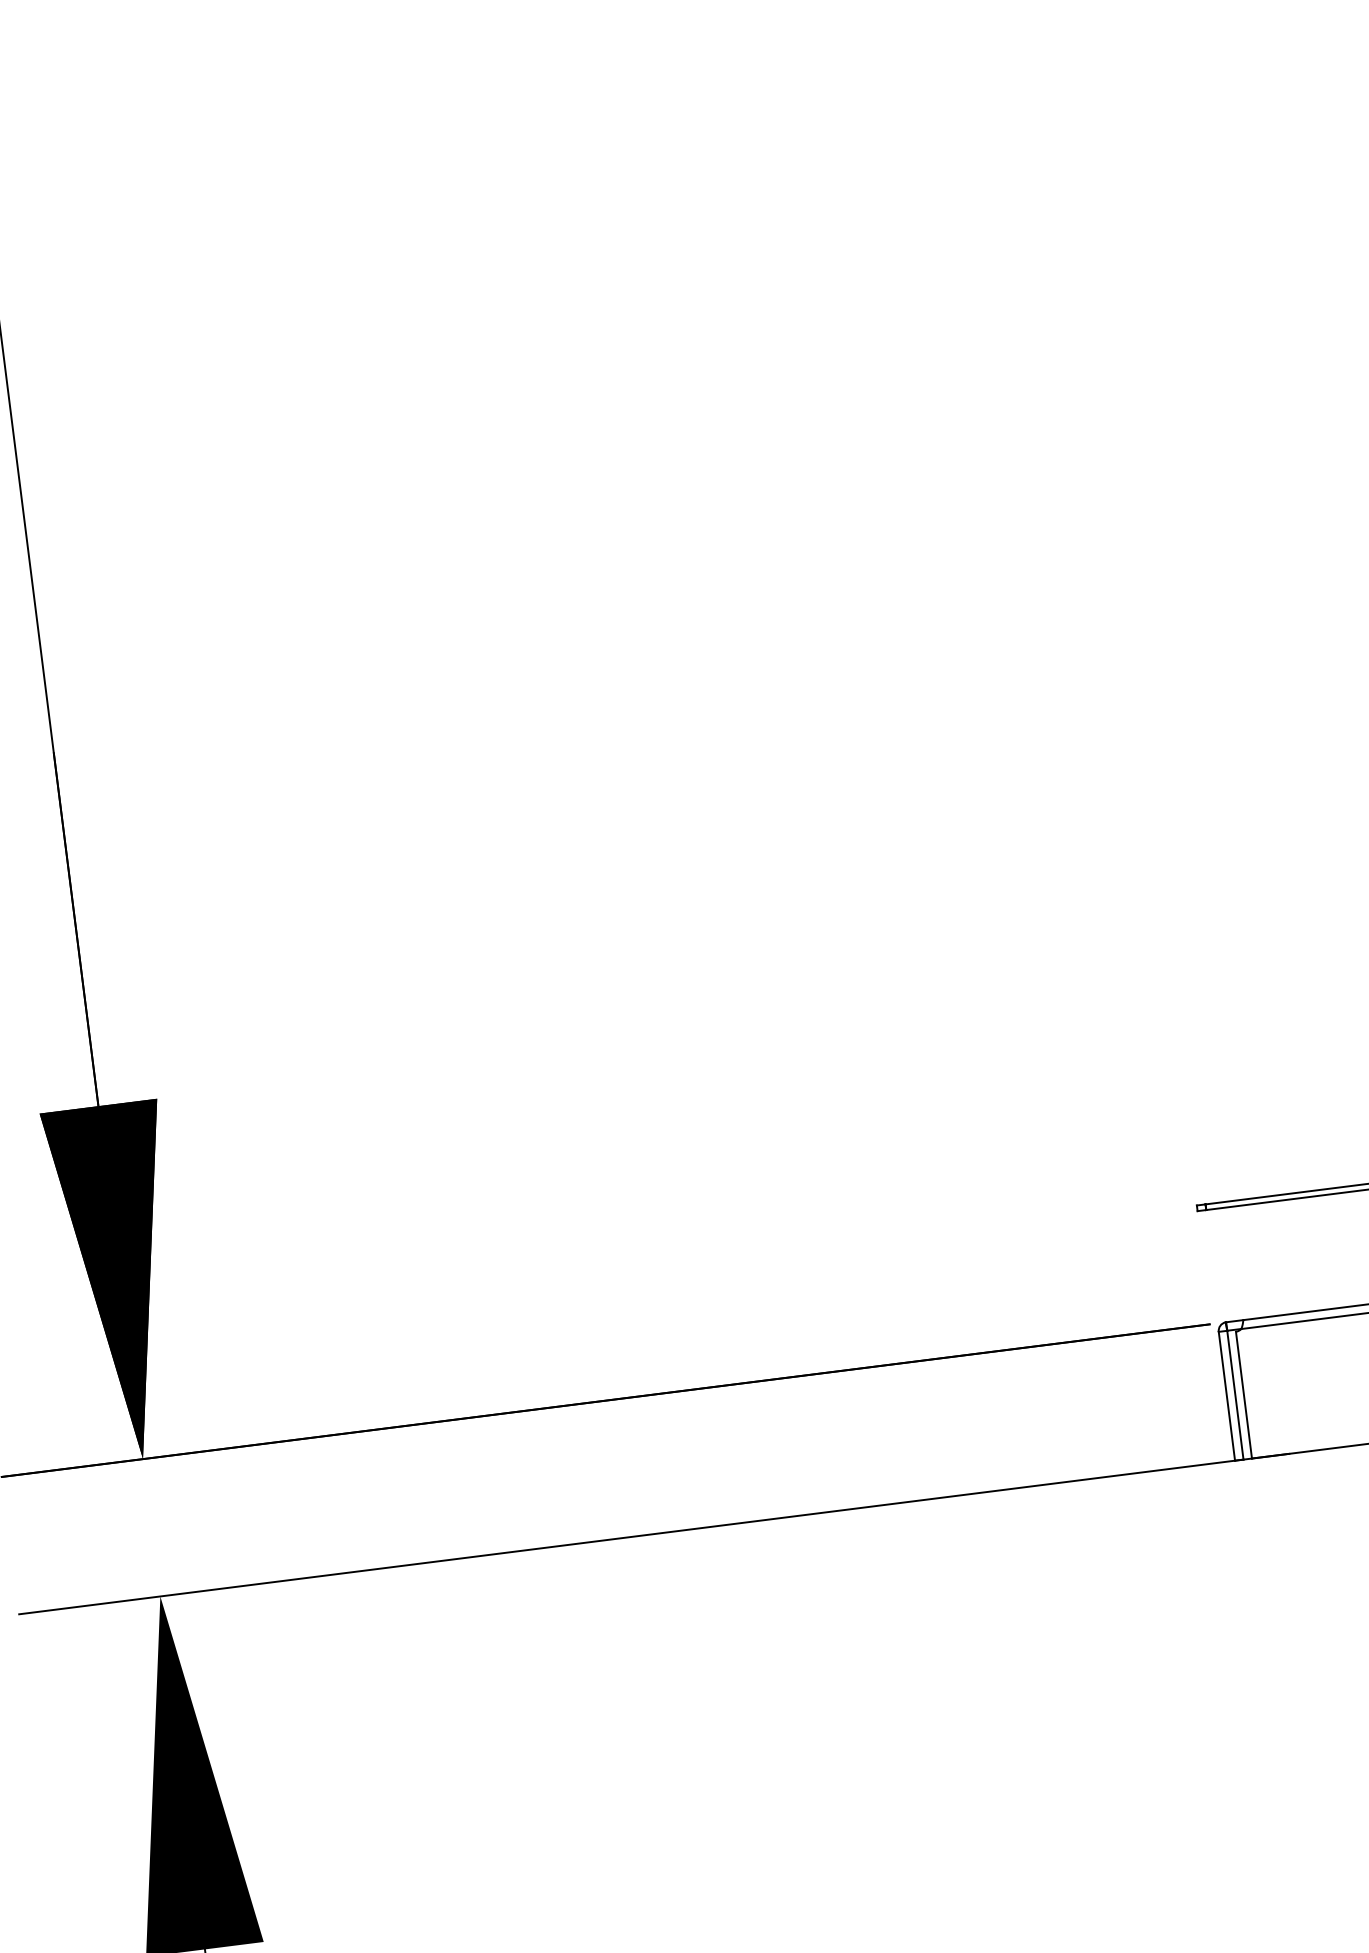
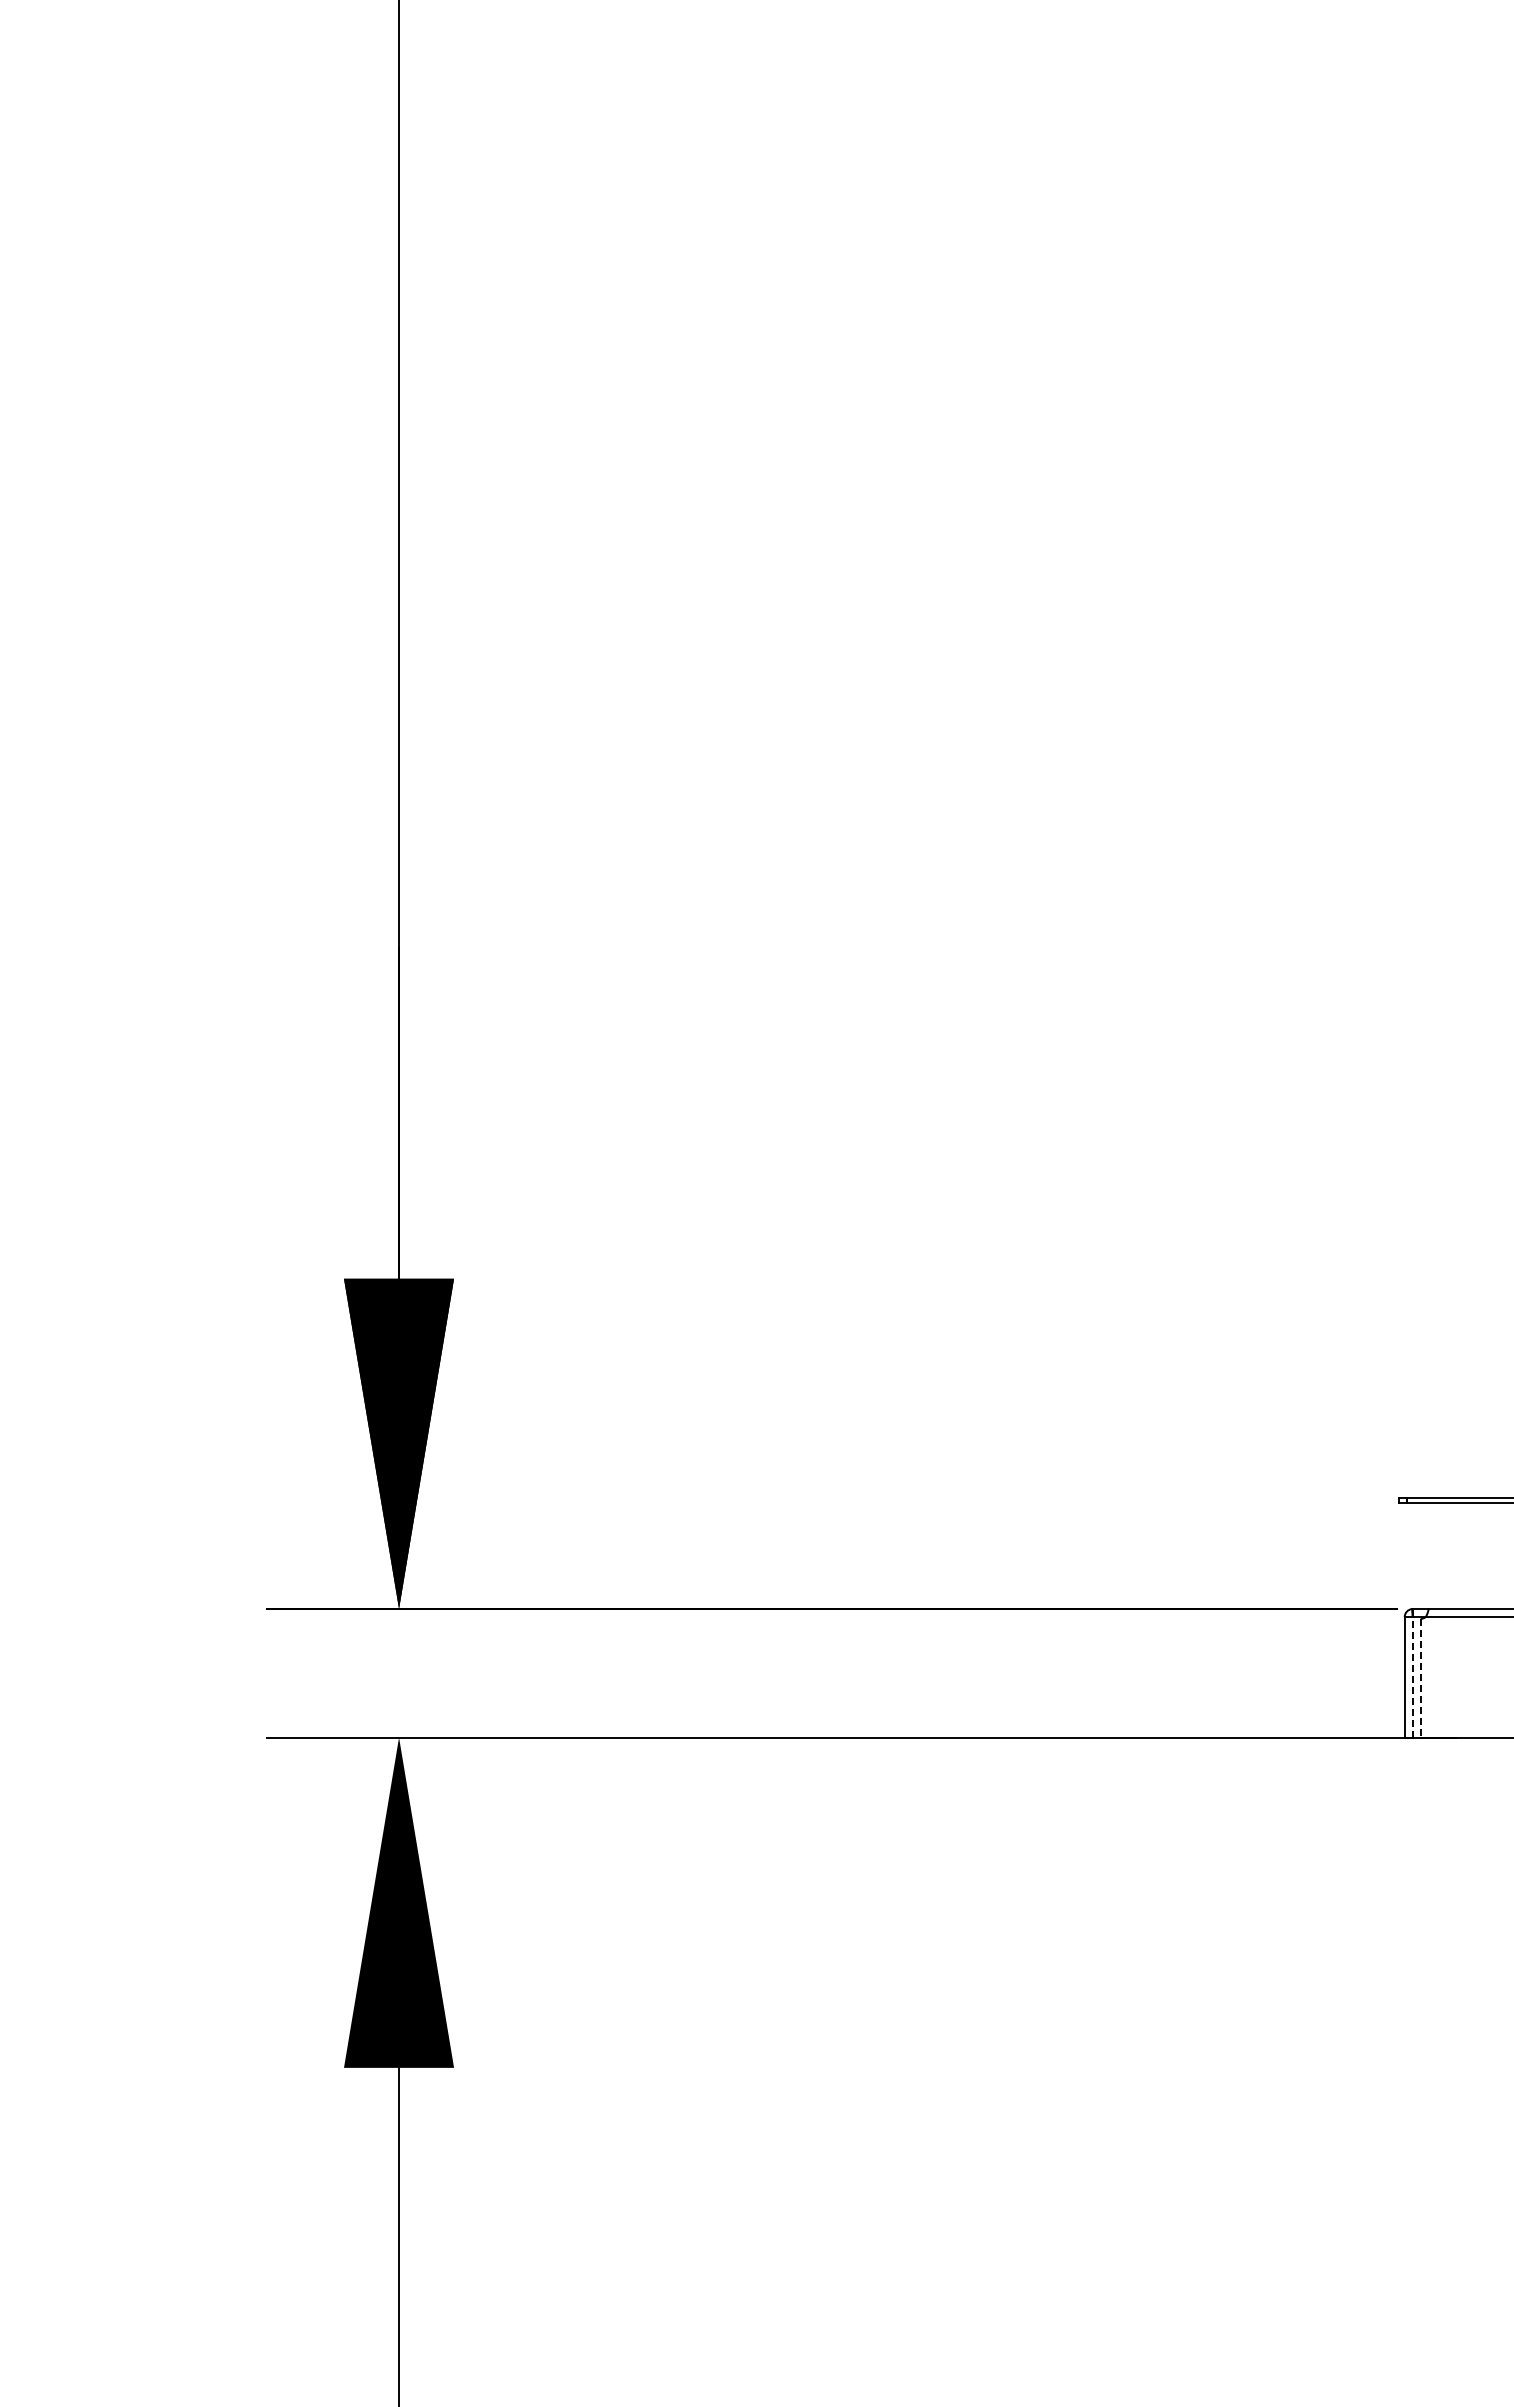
line: (1235, 1394) -> (1412, 1676), solid -> dashed
line: (1243, 1395) -> (1420, 1678), solid -> dashed

